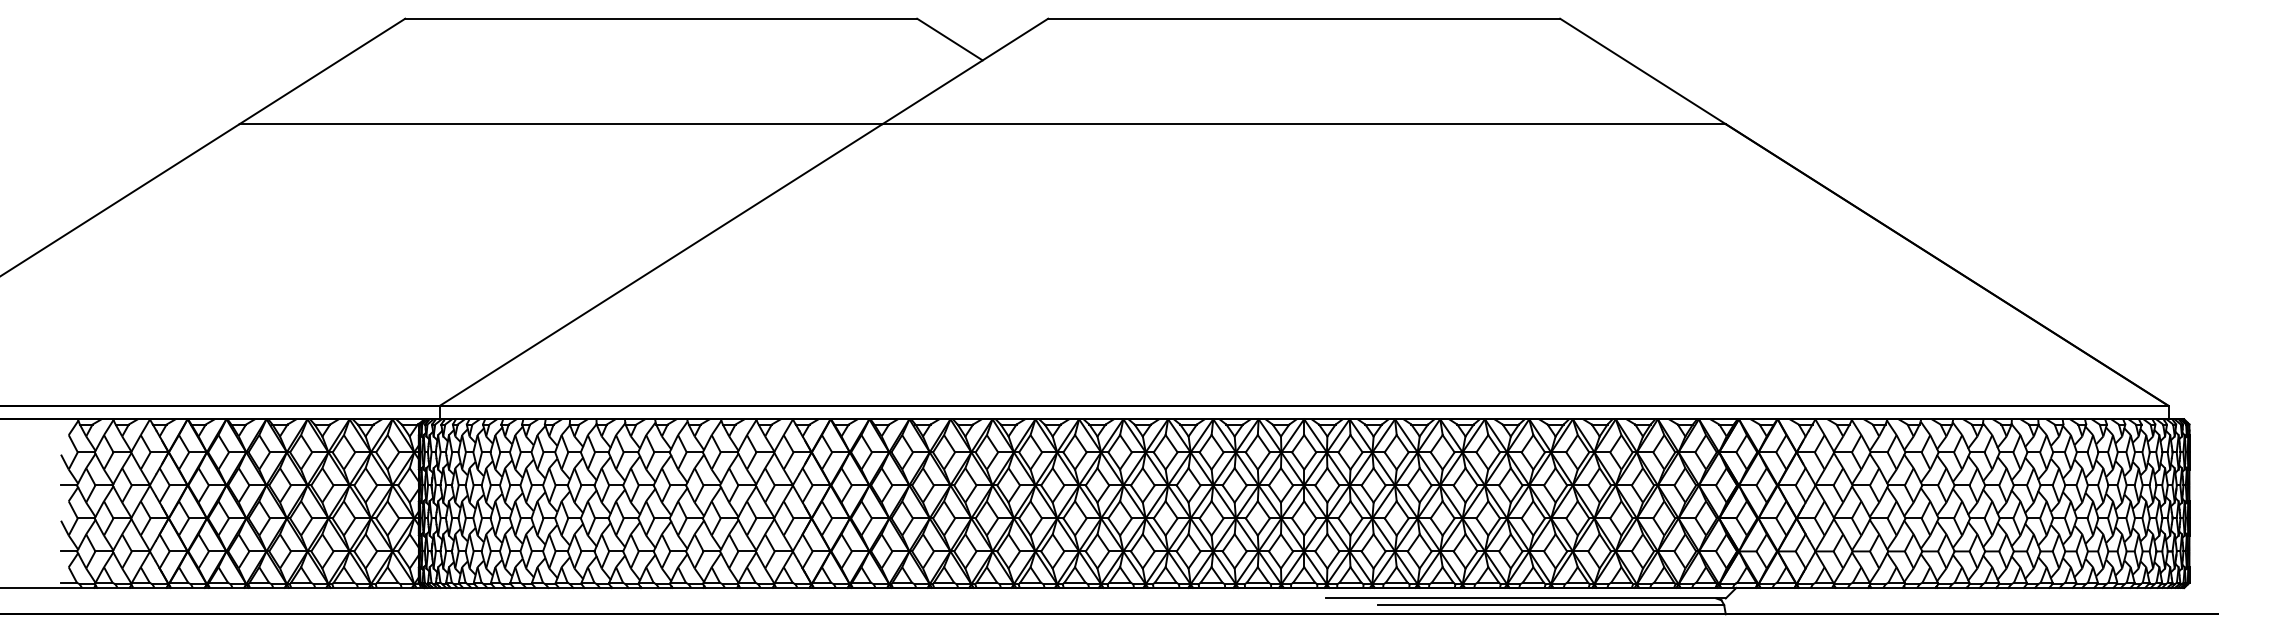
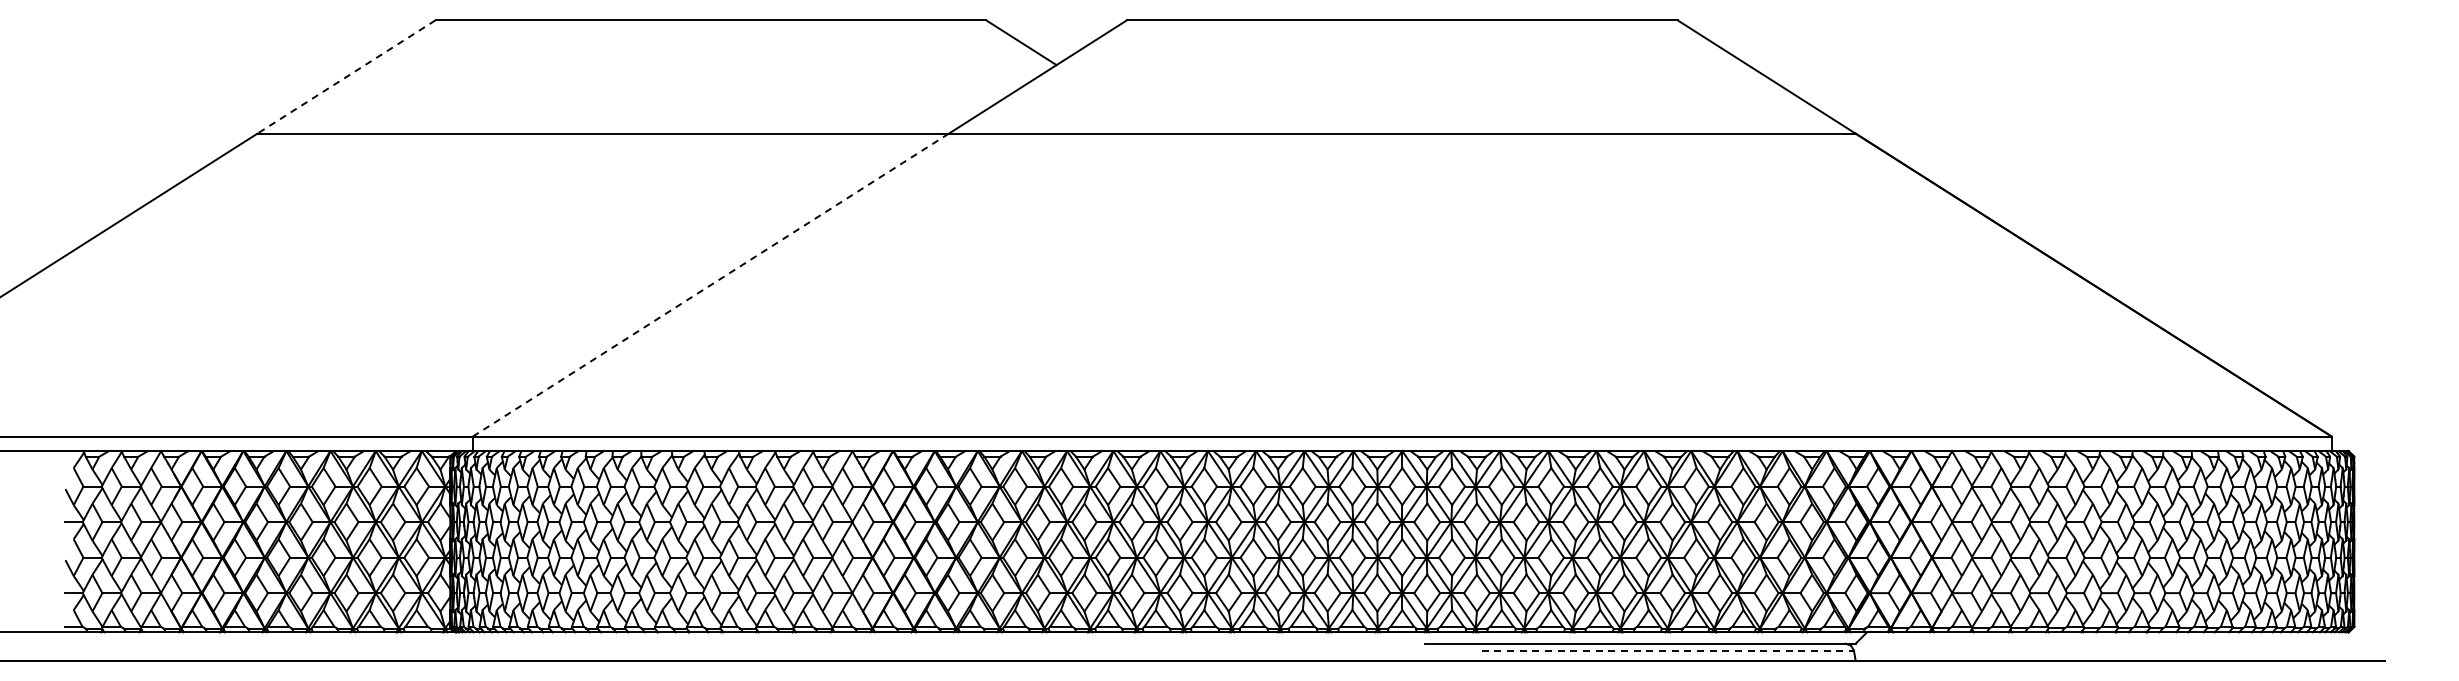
line: (322, 71) -> (346, 76), solid -> dashed
line: (660, 265) -> (710, 285), solid -> dashed
line: (1551, 604) -> (1668, 650), solid -> dashed

